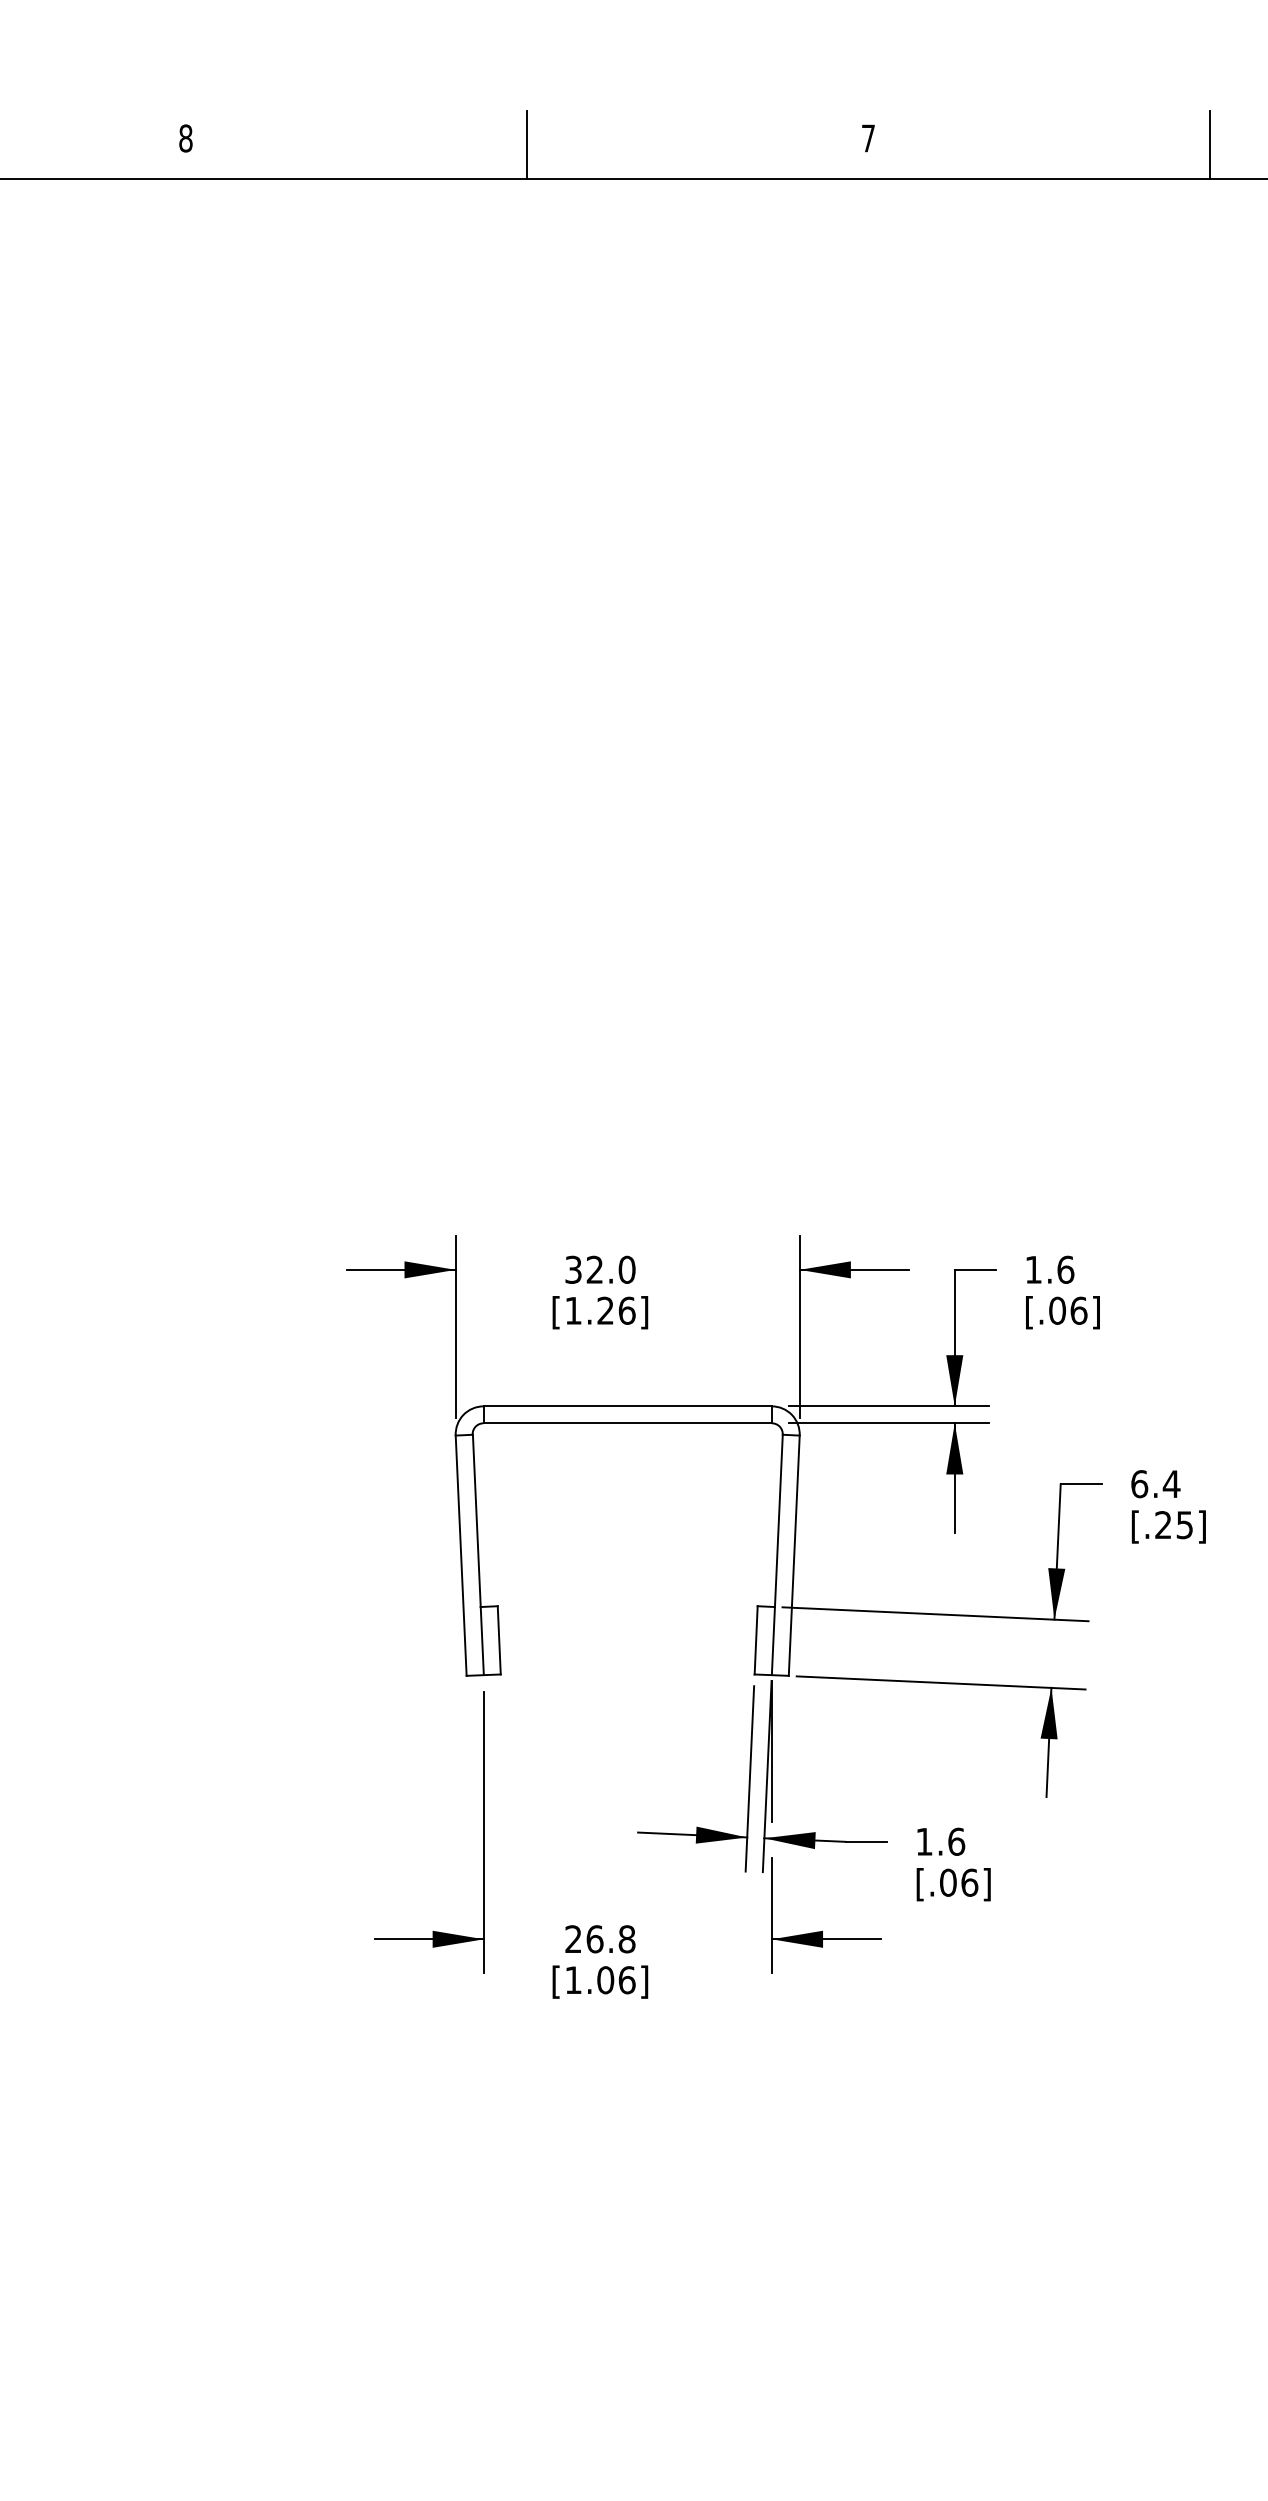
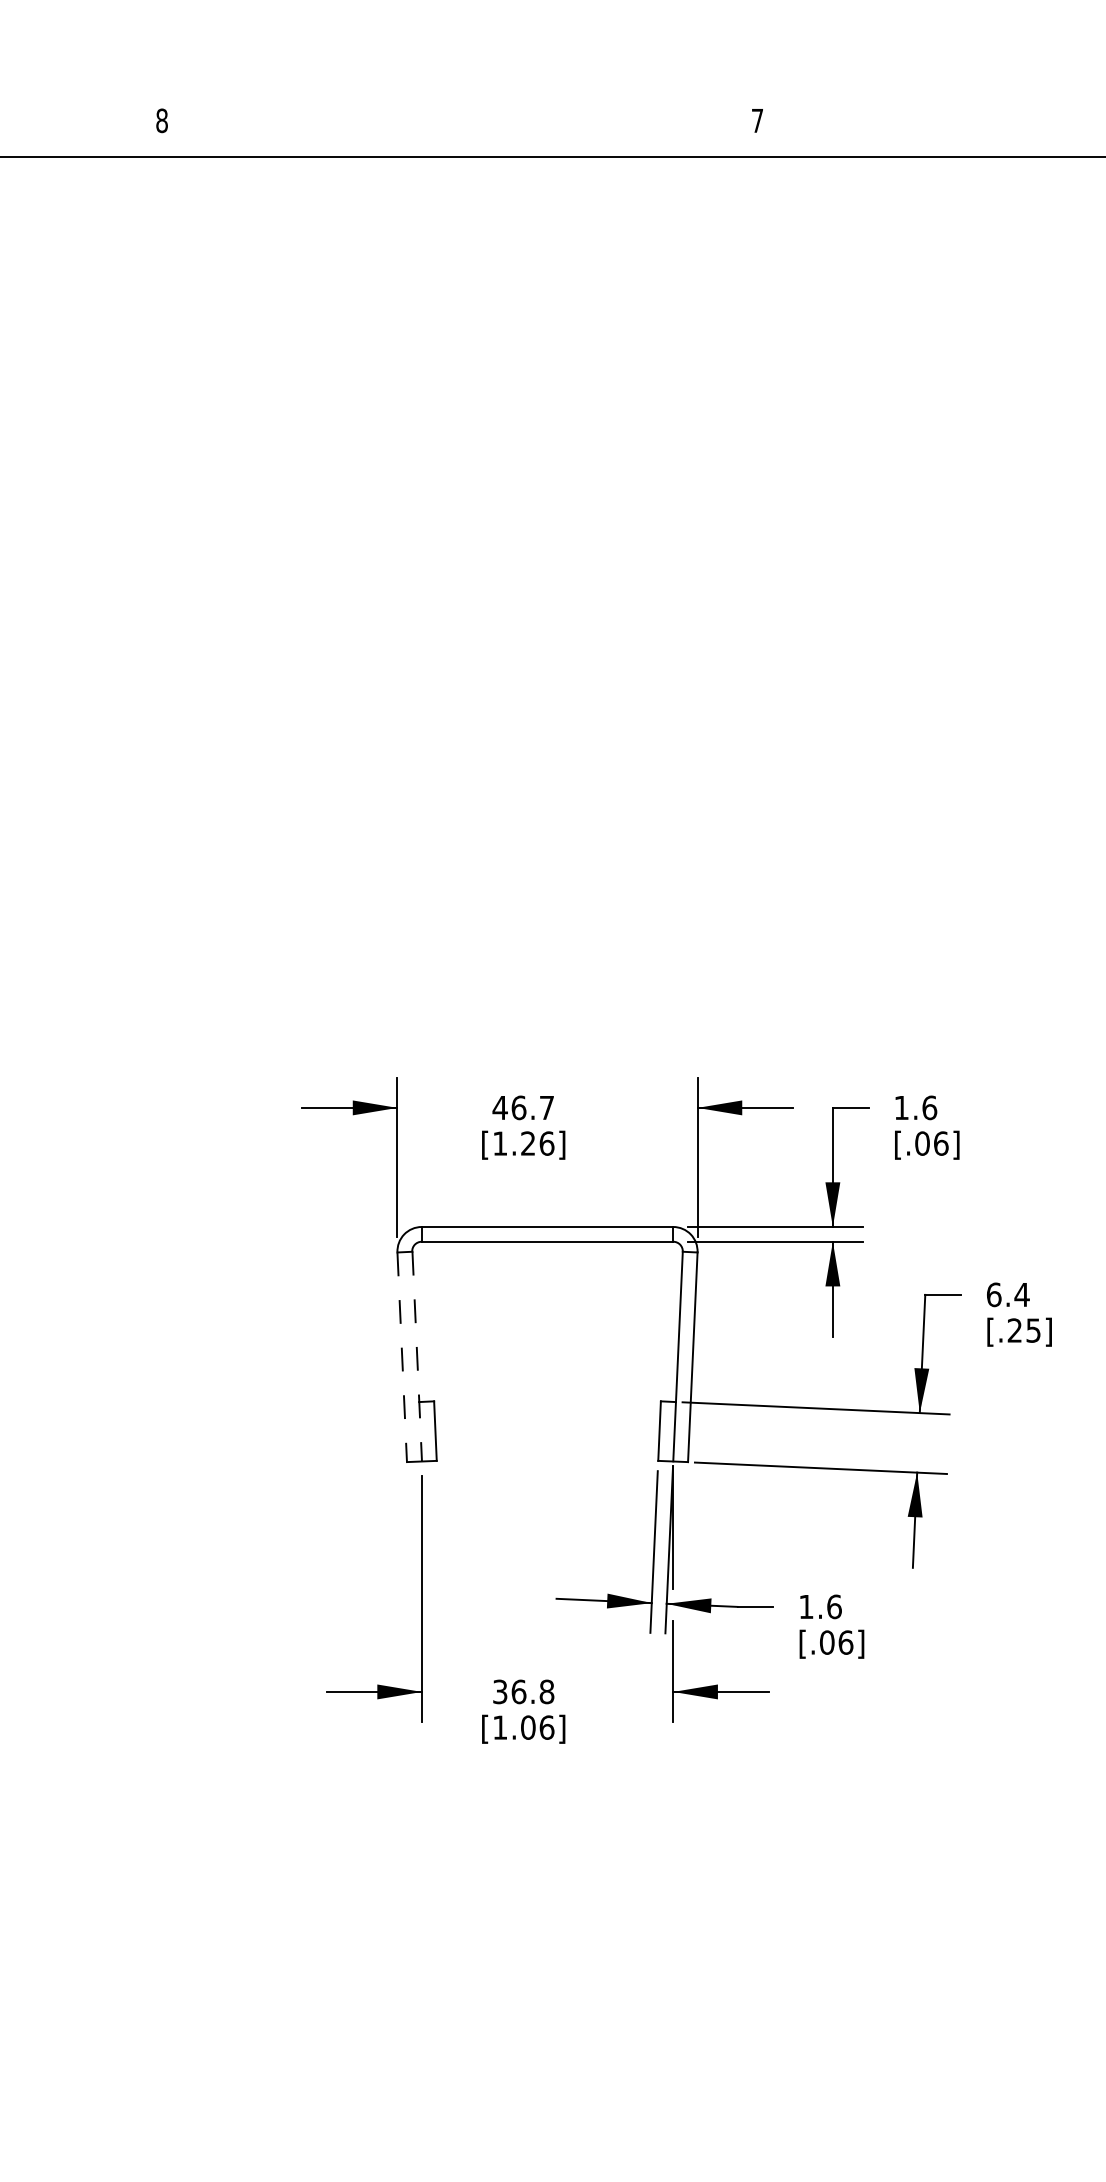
line: (526, 144) -> (459, 126), removed
line: (1209, 144) -> (1055, 126), removed
text: (600, 1269) -> (523, 1107), 32.0 -> 46.7
line: (478, 1554) -> (417, 1356), solid -> dashed
line: (461, 1555) -> (402, 1357), solid -> dashed
text: (573, 1938) -> (500, 1691), 26.8 -> 36.8

